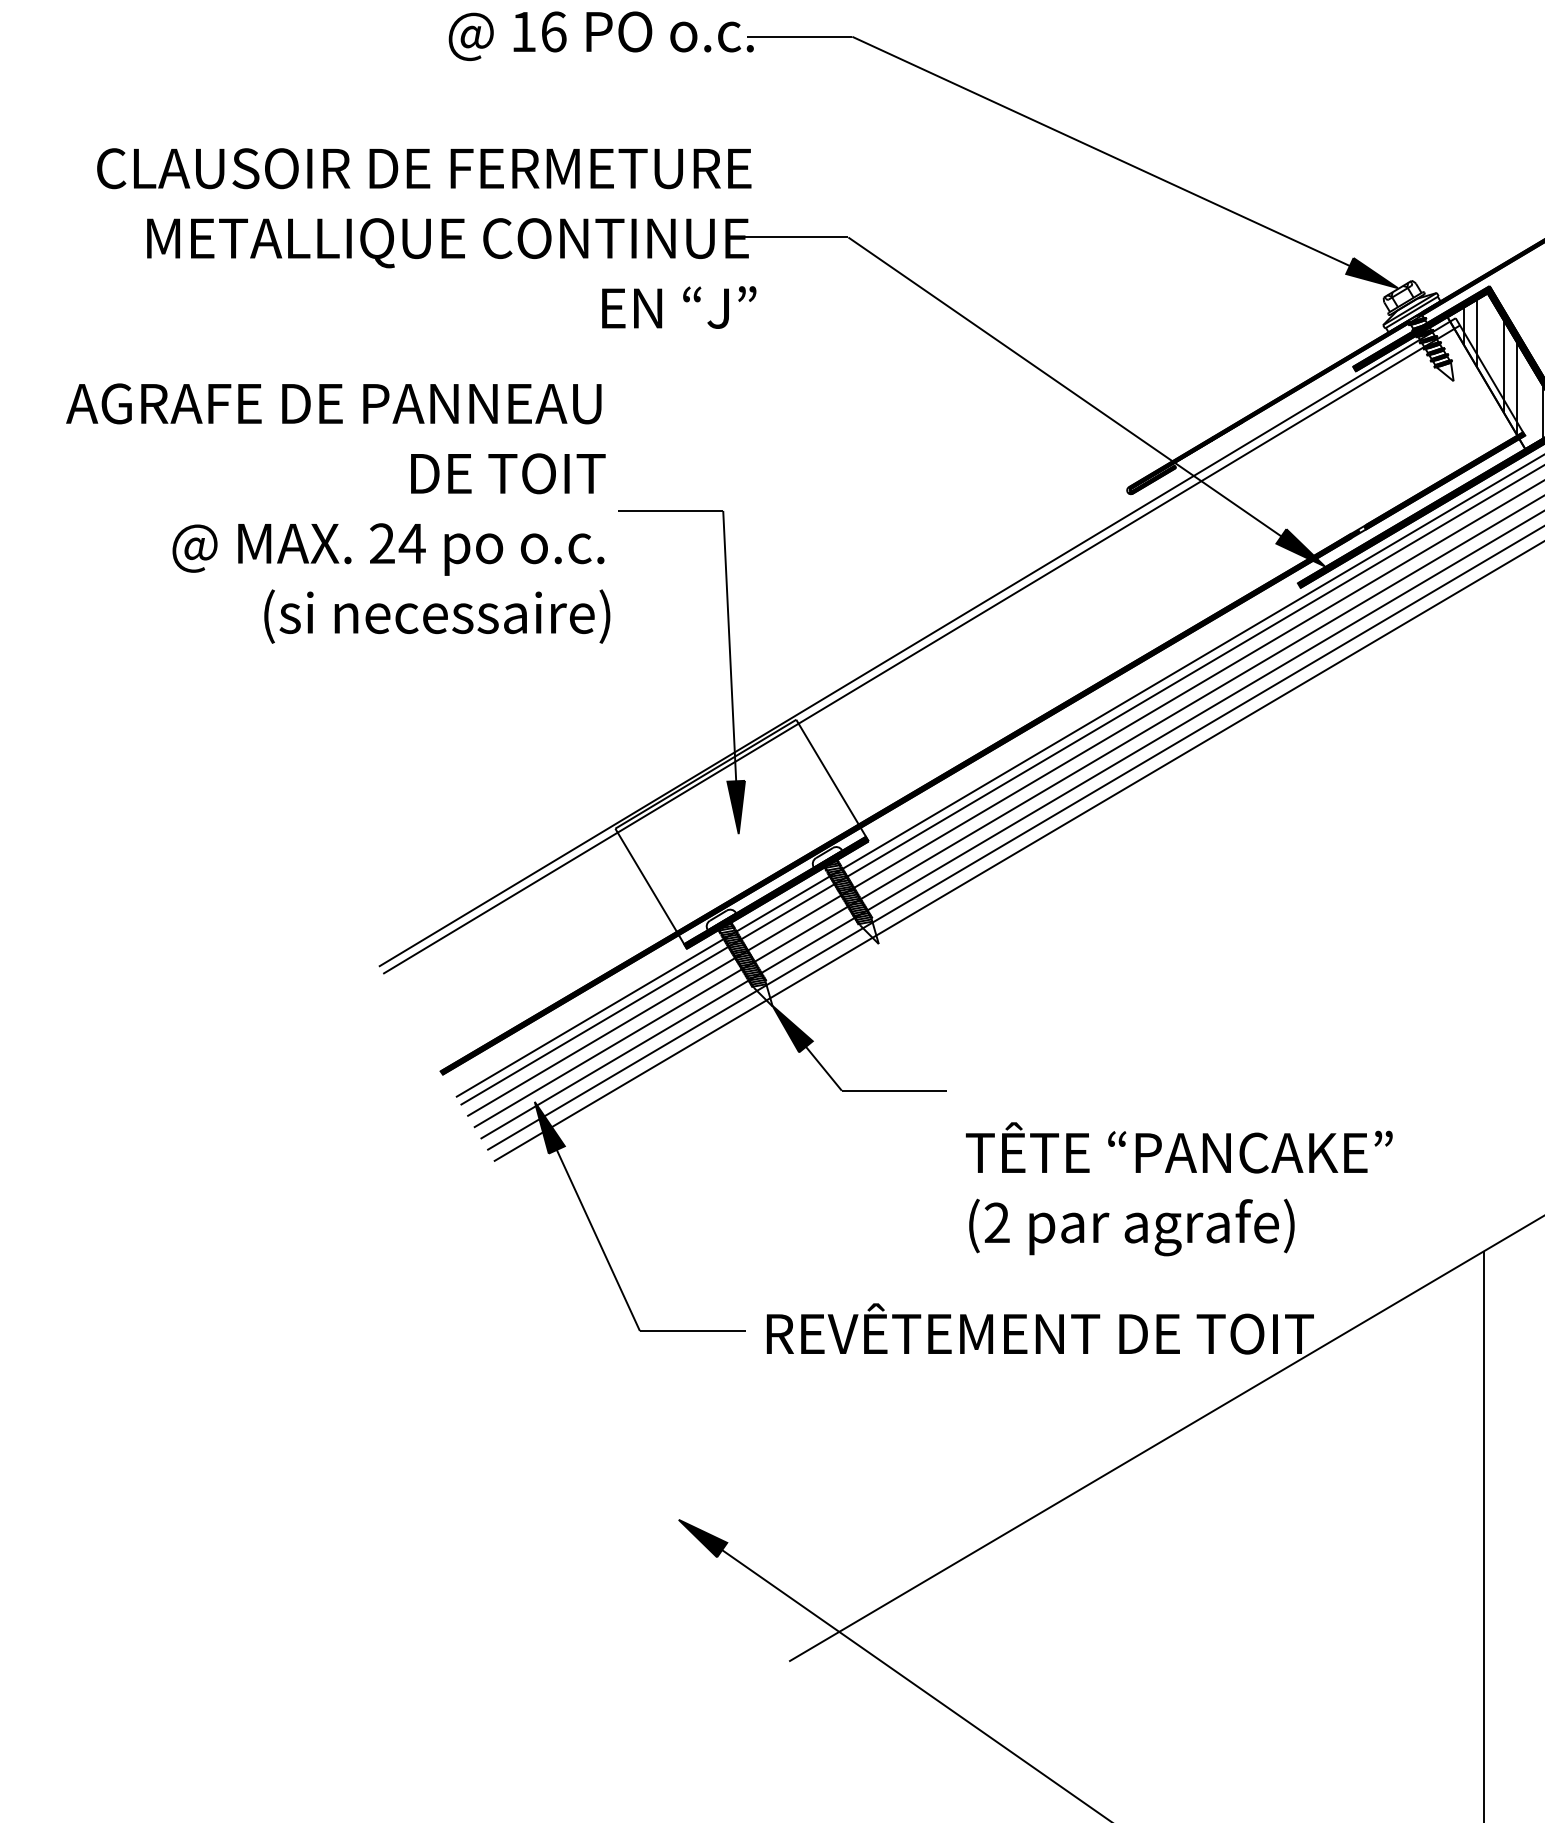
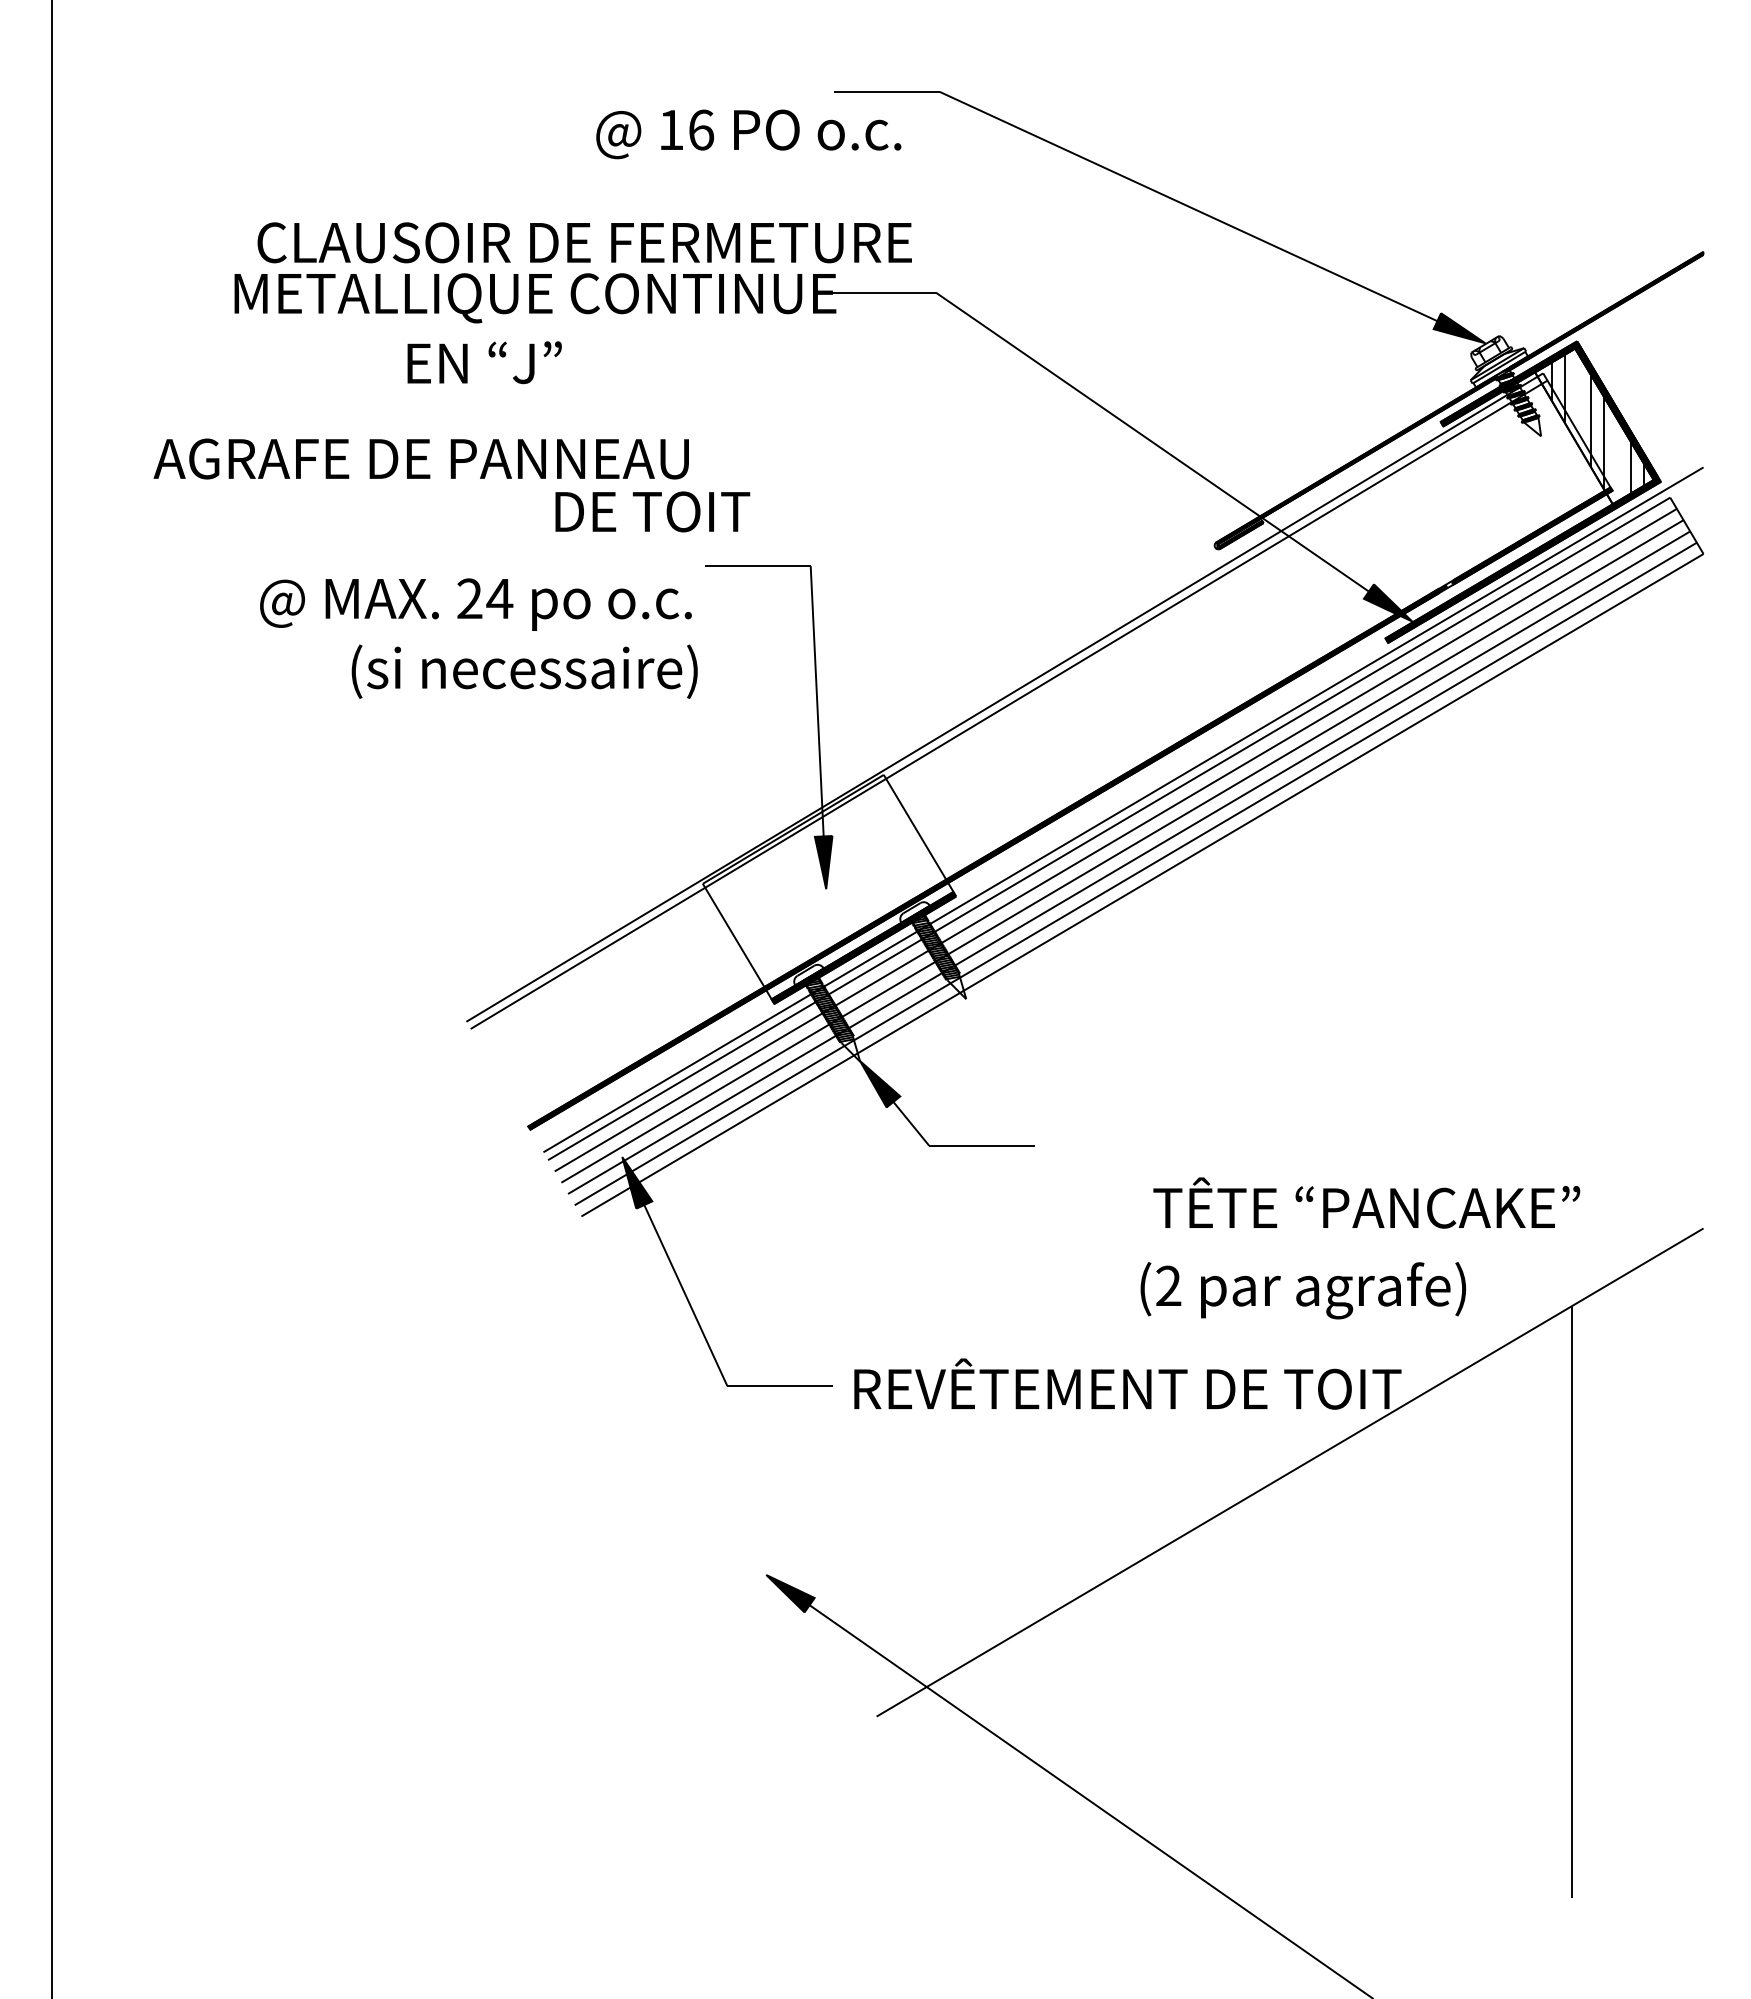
text: (601, 36) -> (748, 134), moved
text: (424, 168) -> (584, 242), moved
text: (679, 307) -> (484, 362), moved
text: (508, 473) -> (652, 511), moved
text: (1179, 1147) -> (1366, 1202), moved
text: (1132, 1227) -> (1303, 1290), moved

